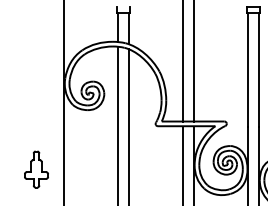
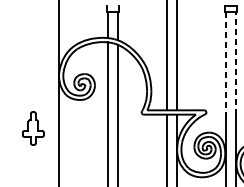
line: (248, 70) -> (226, 63), solid -> dashed
line: (258, 70) -> (235, 63), solid -> dashed
part: (36, 169) -> (33, 128), moved

